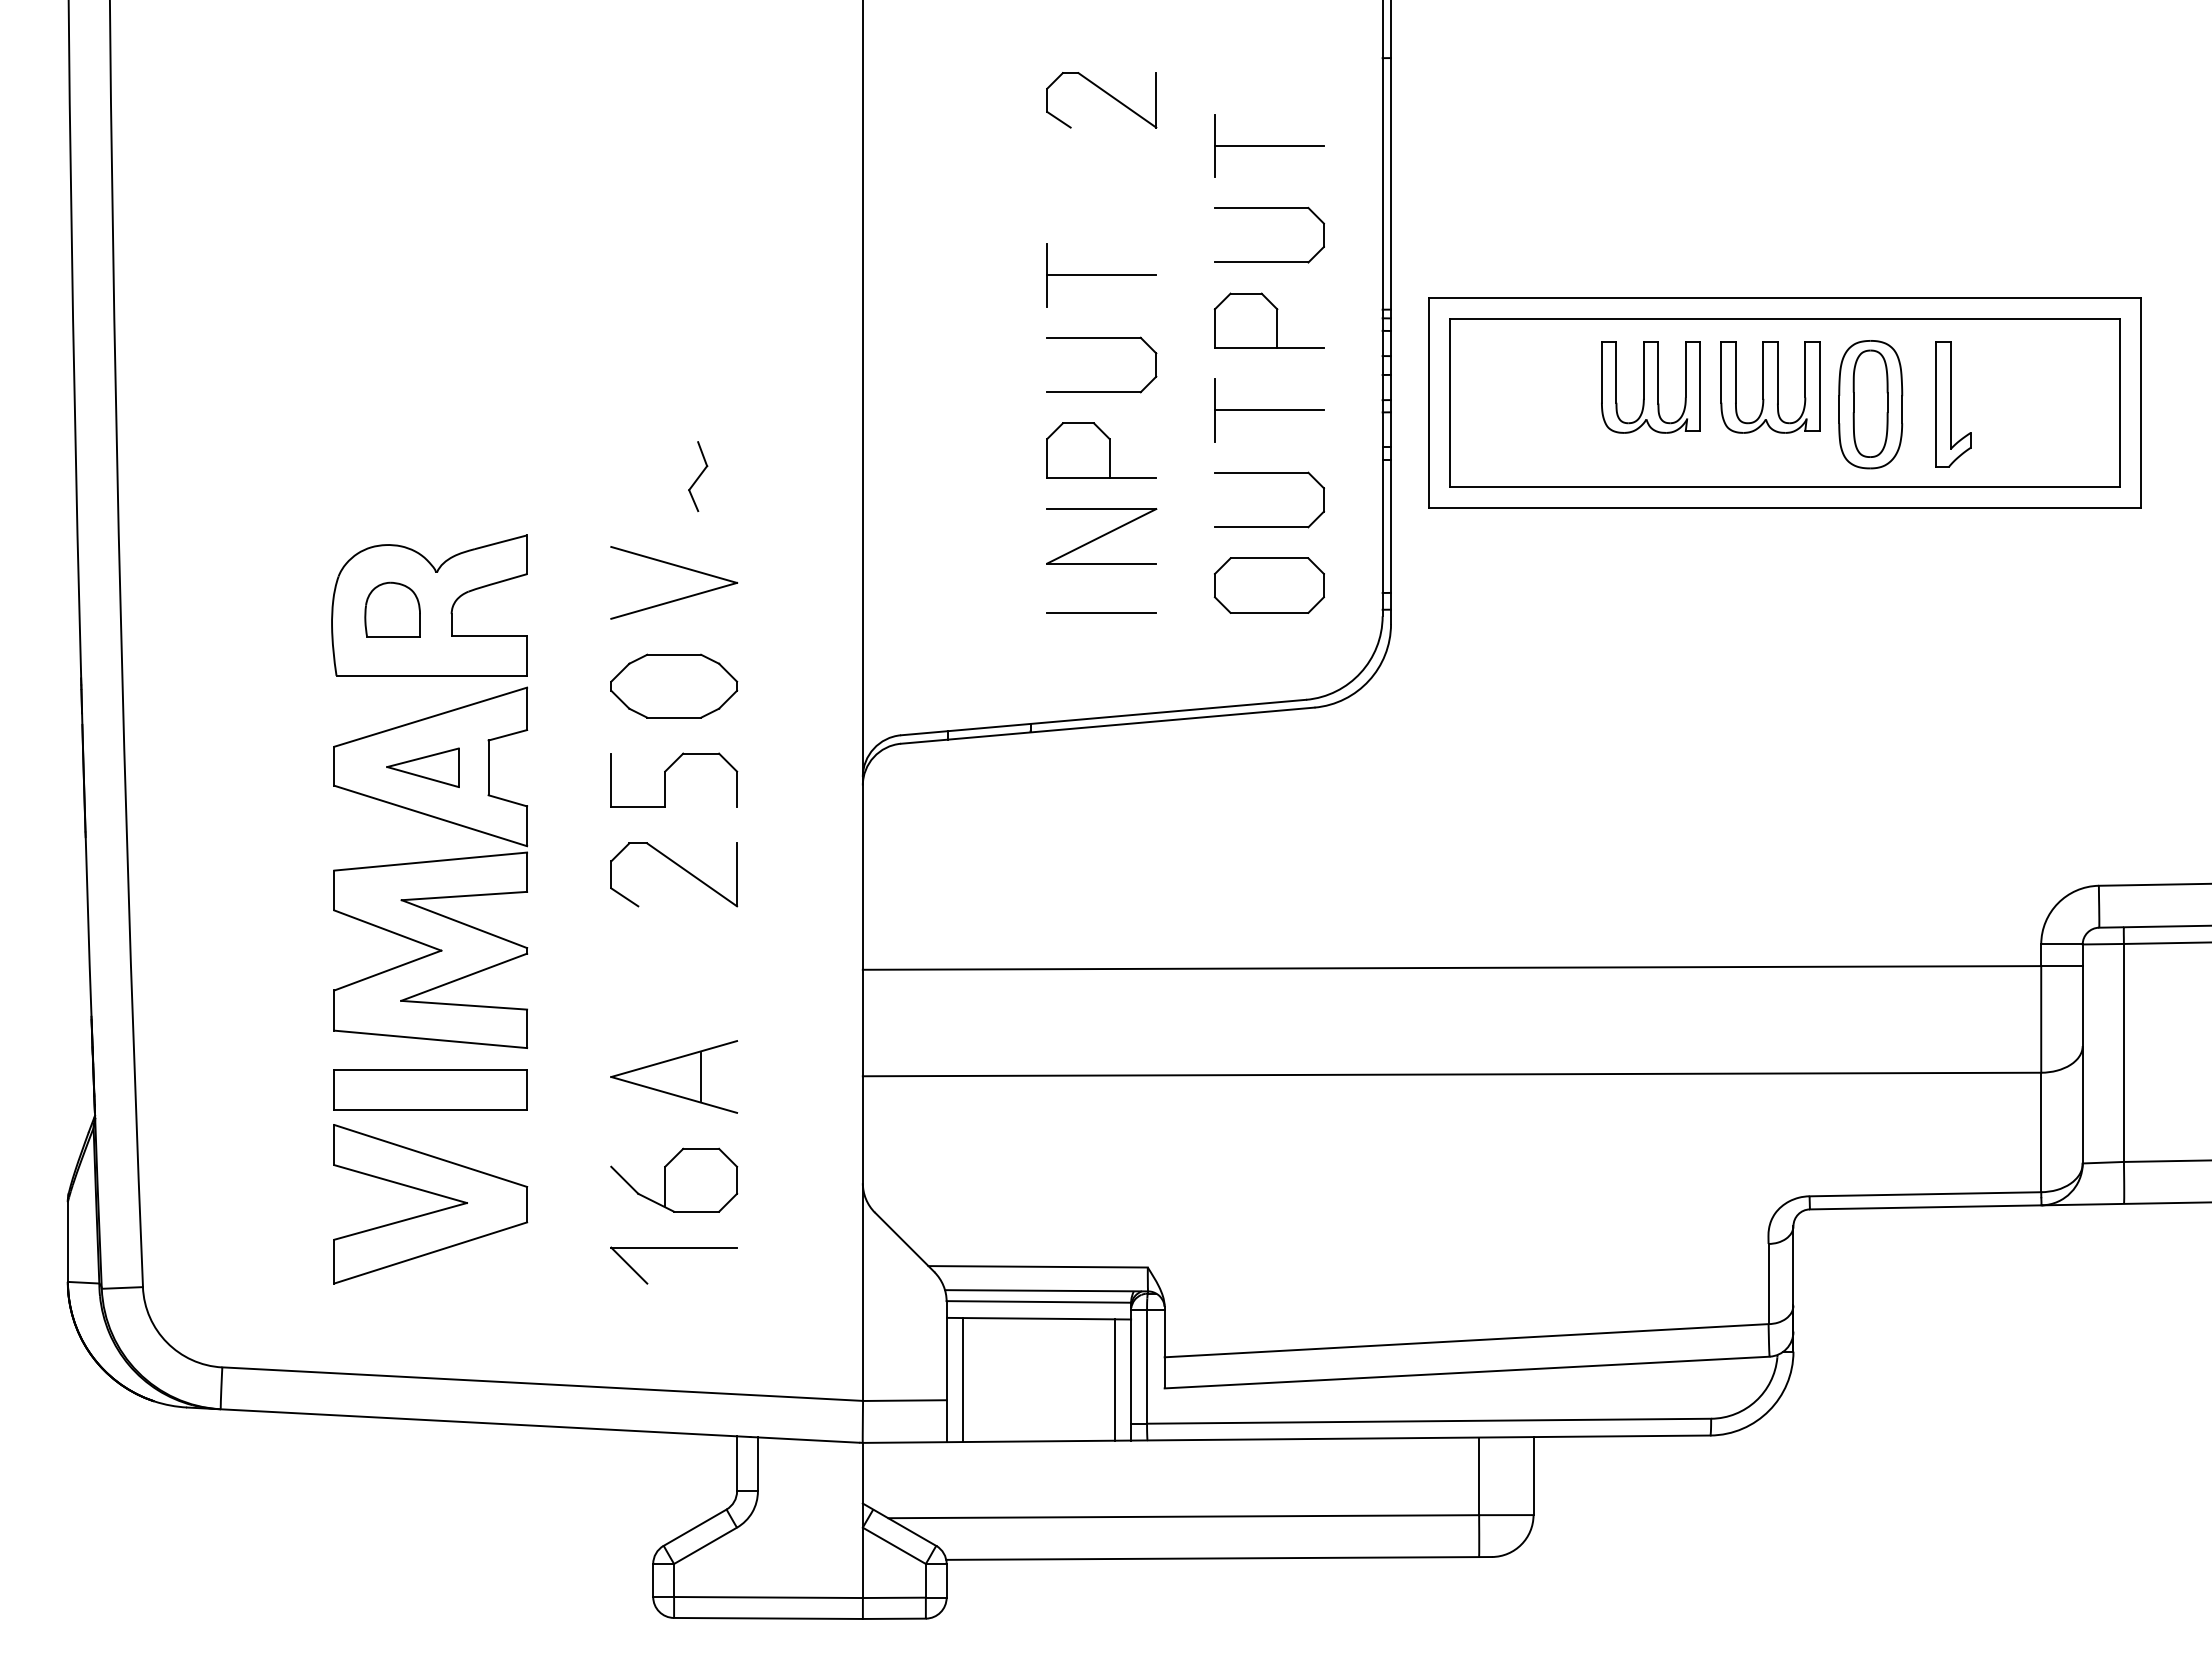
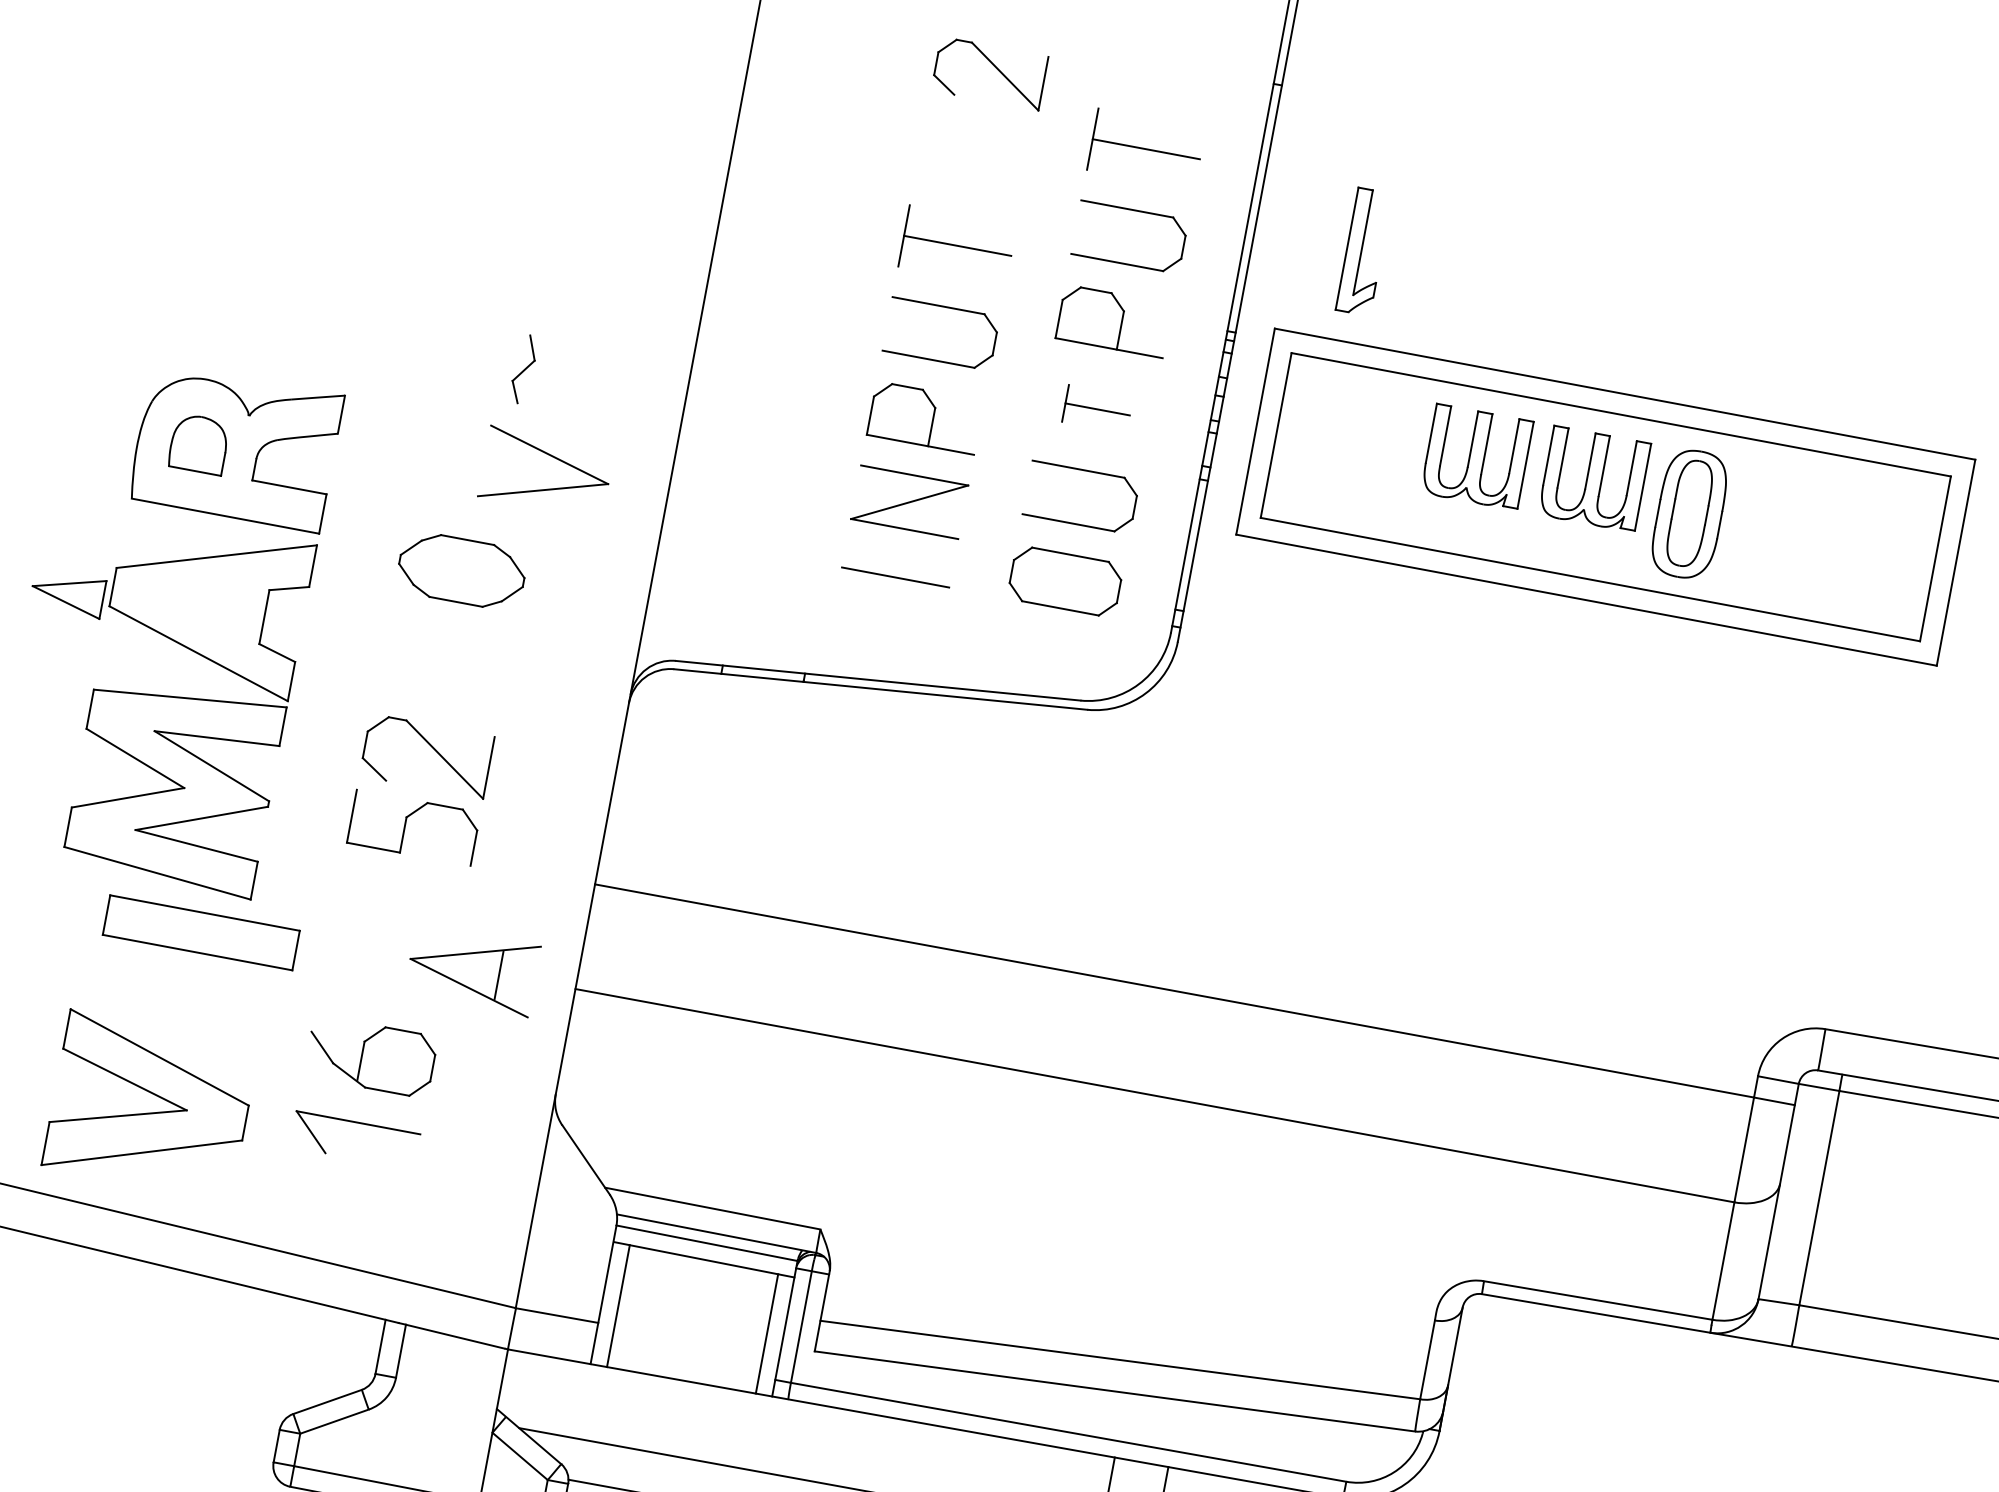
part: (1953, 404) -> (1364, 251), moved
part: (1269, 410) -> (1097, 409), size x0.6
part: (678, 567) -> (553, 458), moved
part: (422, 767) -> (67, 593), moved
part: (665, 779) -> (405, 825), moved
part: (673, 1076) -> (471, 969), moved
part: (430, 1089) -> (201, 932), moved
part: (431, 1211) -> (150, 1112), moved

